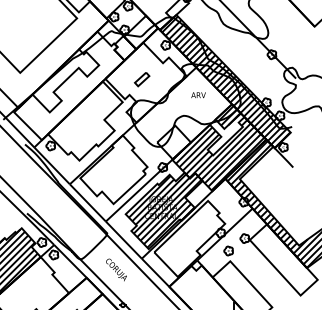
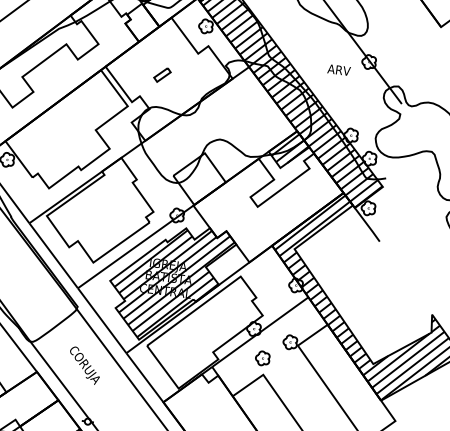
part: (141, 79) -> (161, 74), size x0.7
text: (198, 95) -> (338, 70), moved
hatch: (218, 155) -> (266, 208), removed

